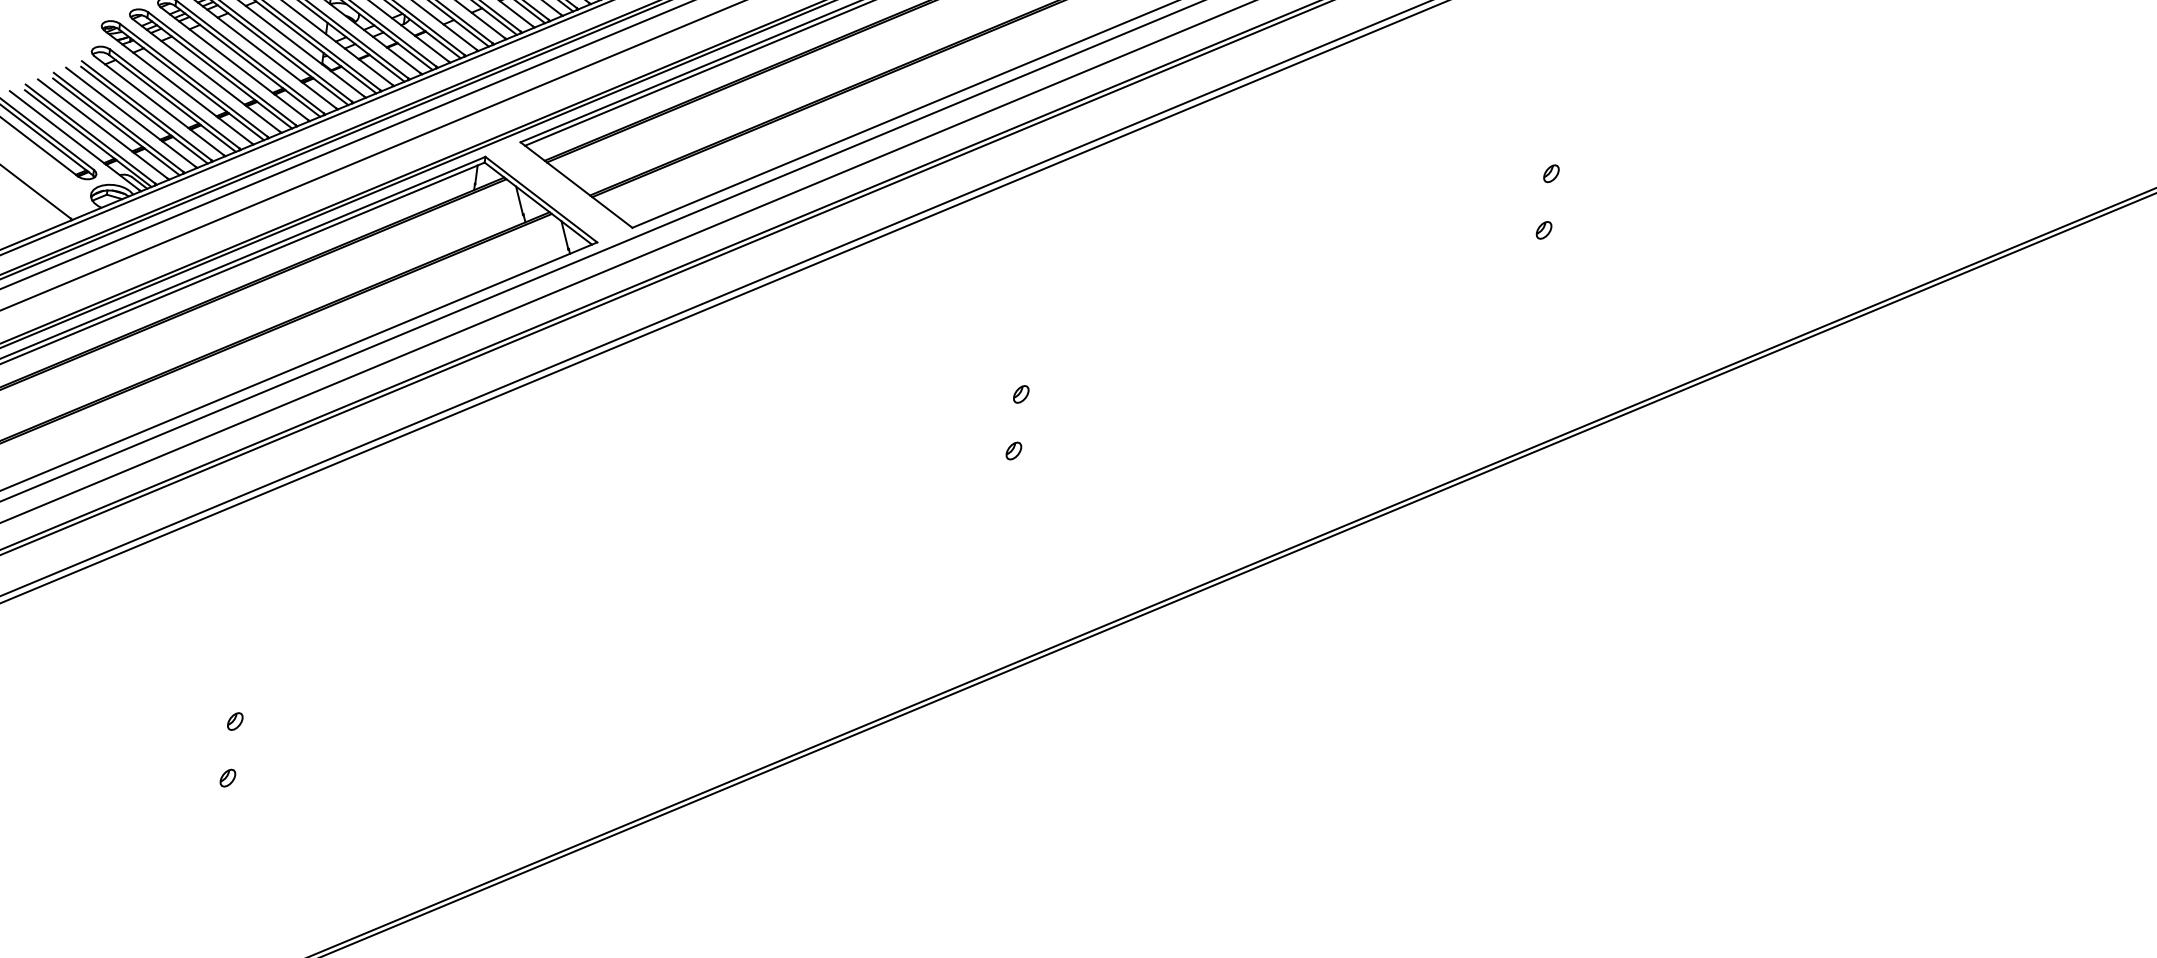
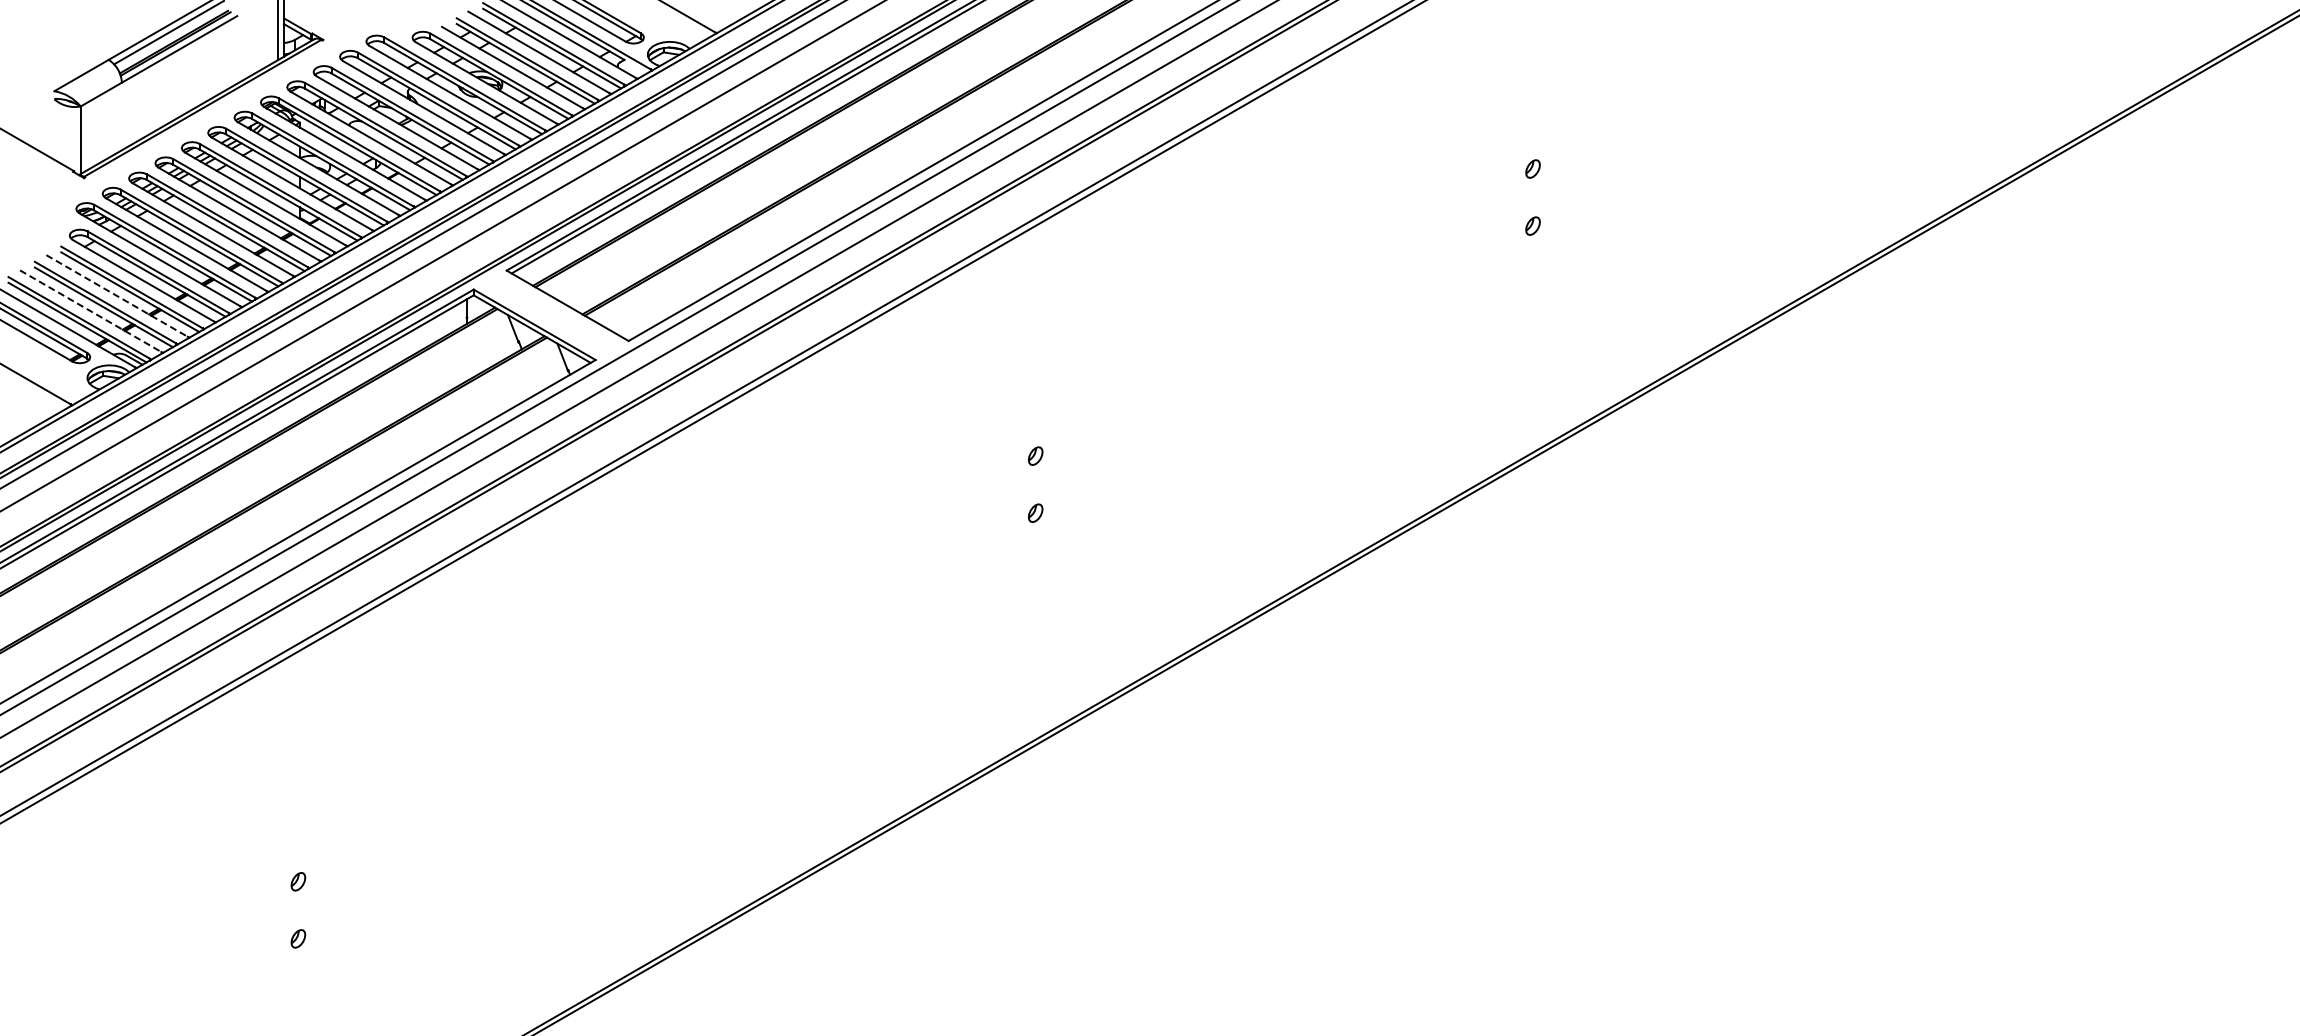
line: (131, 116) -> (117, 295), solid -> dashed
line: (102, 129) -> (90, 311), solid -> dashed

